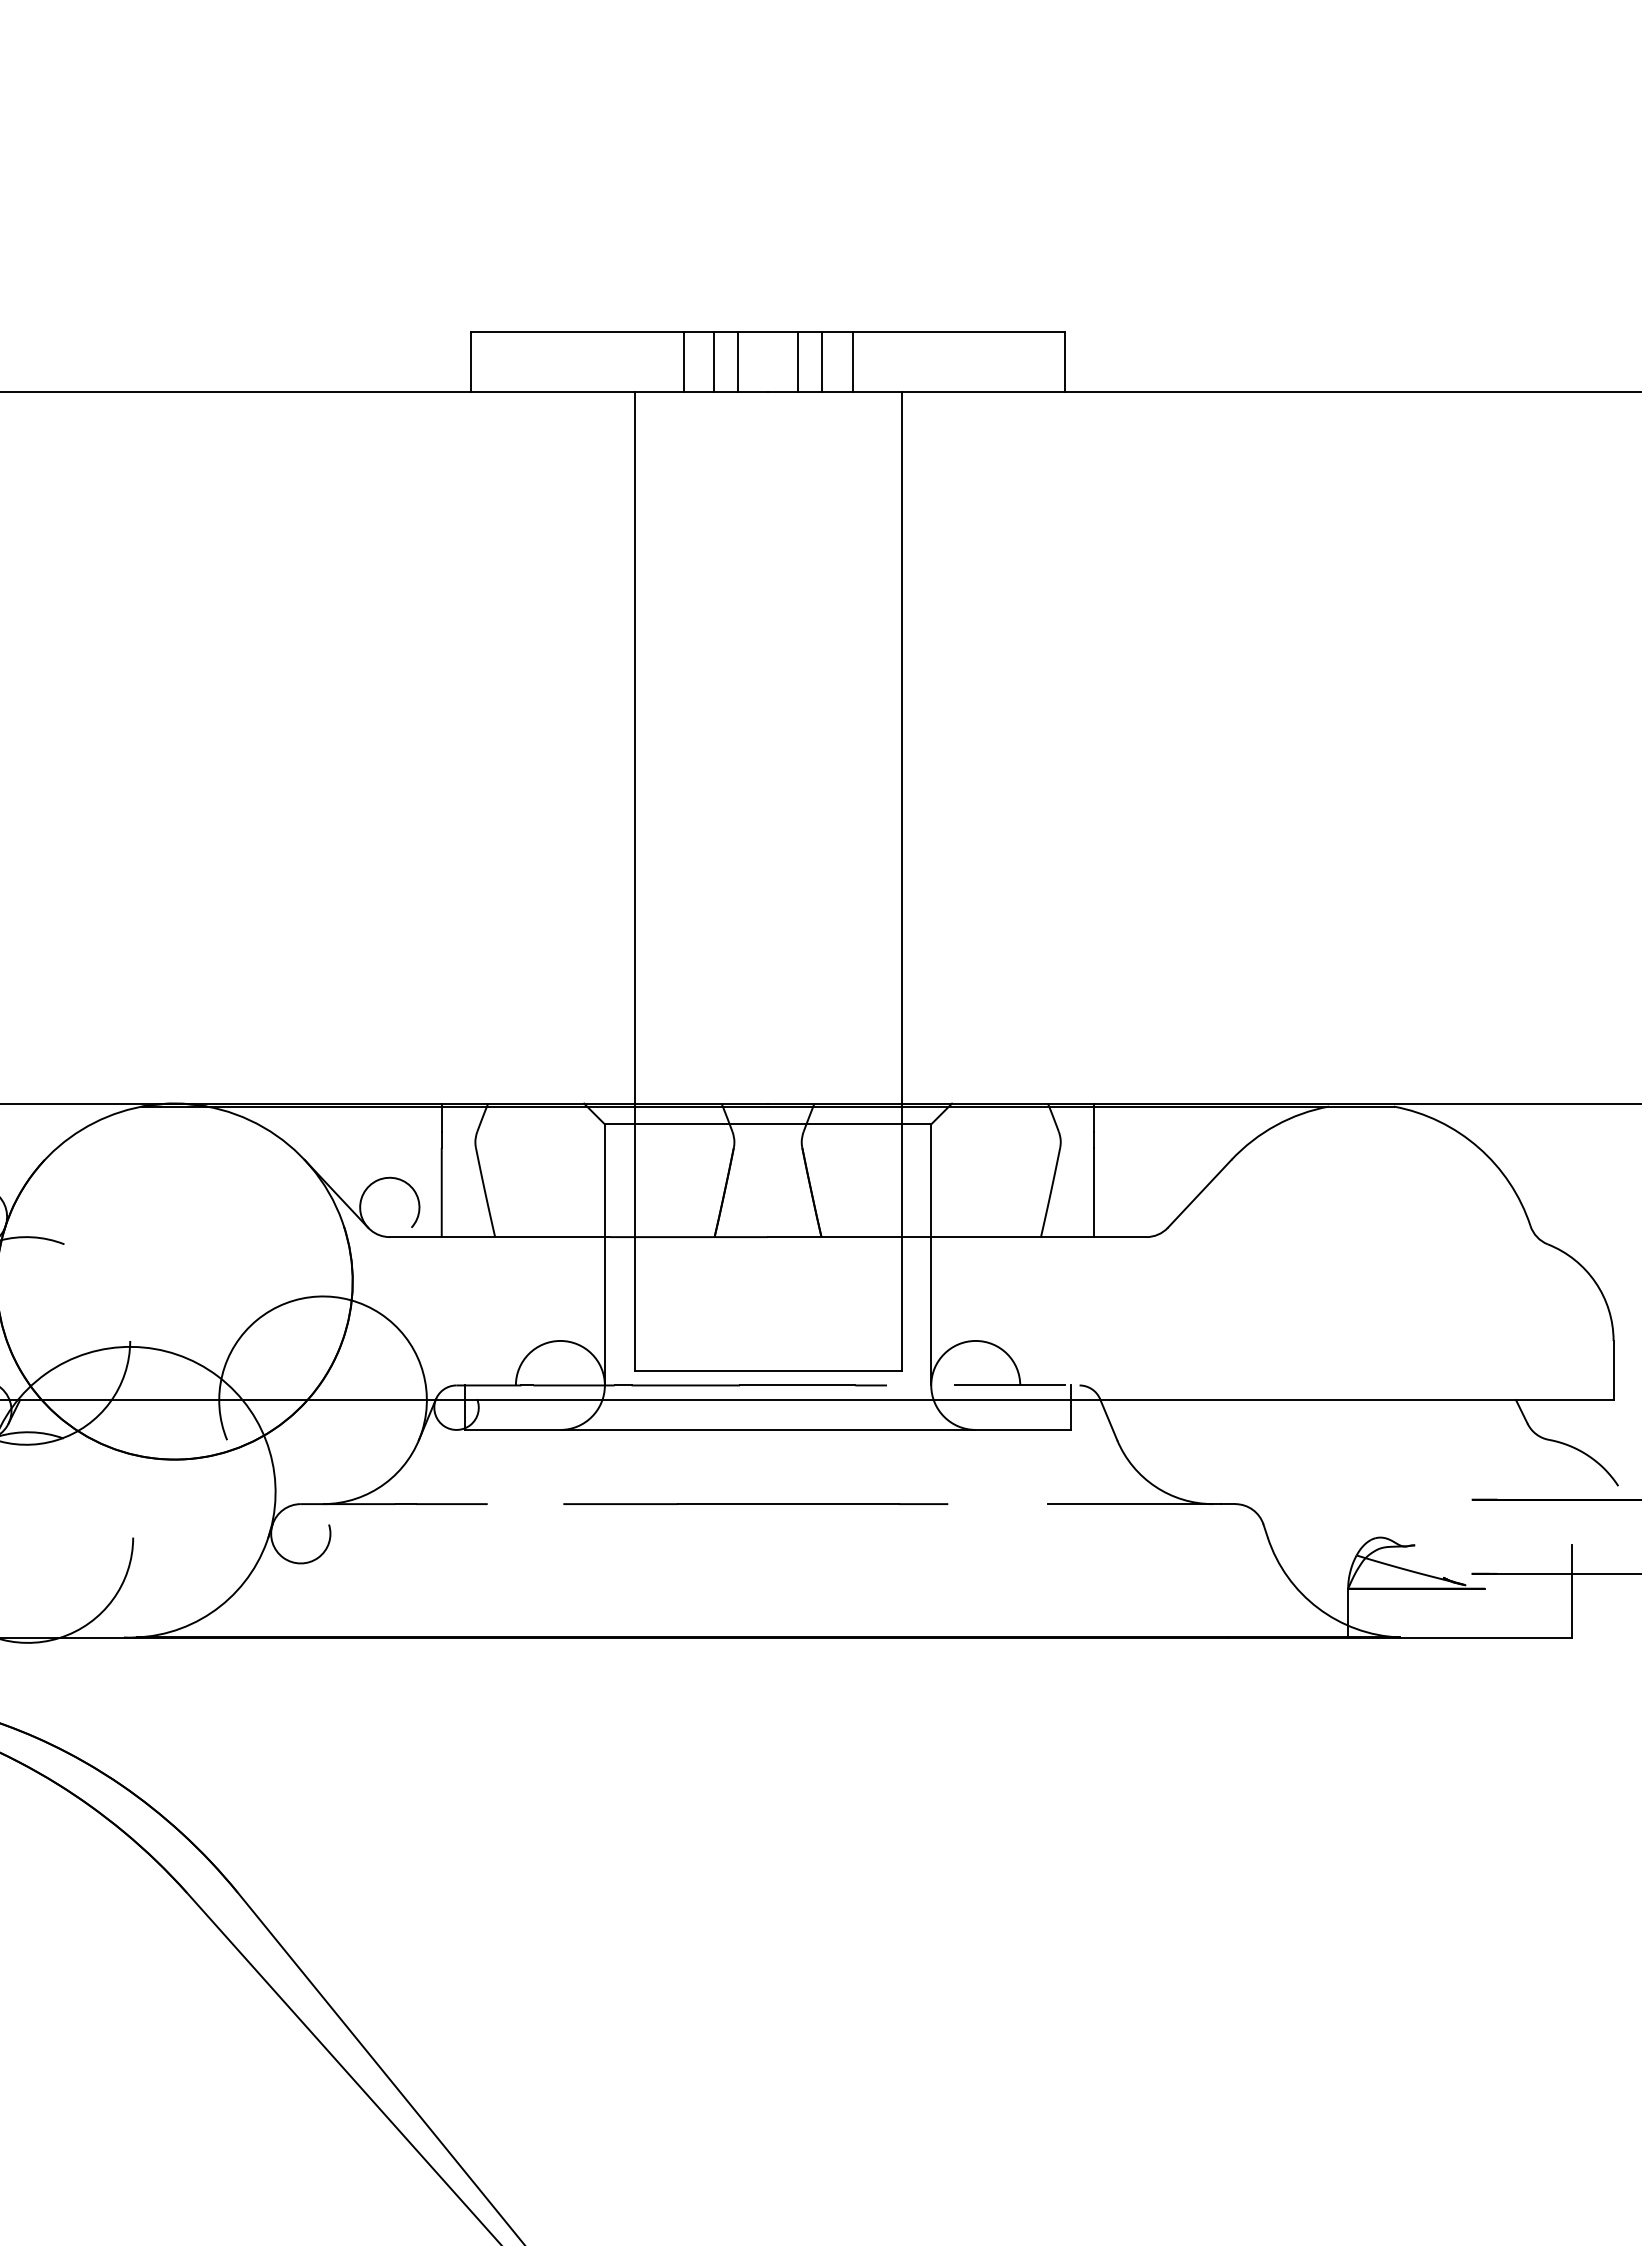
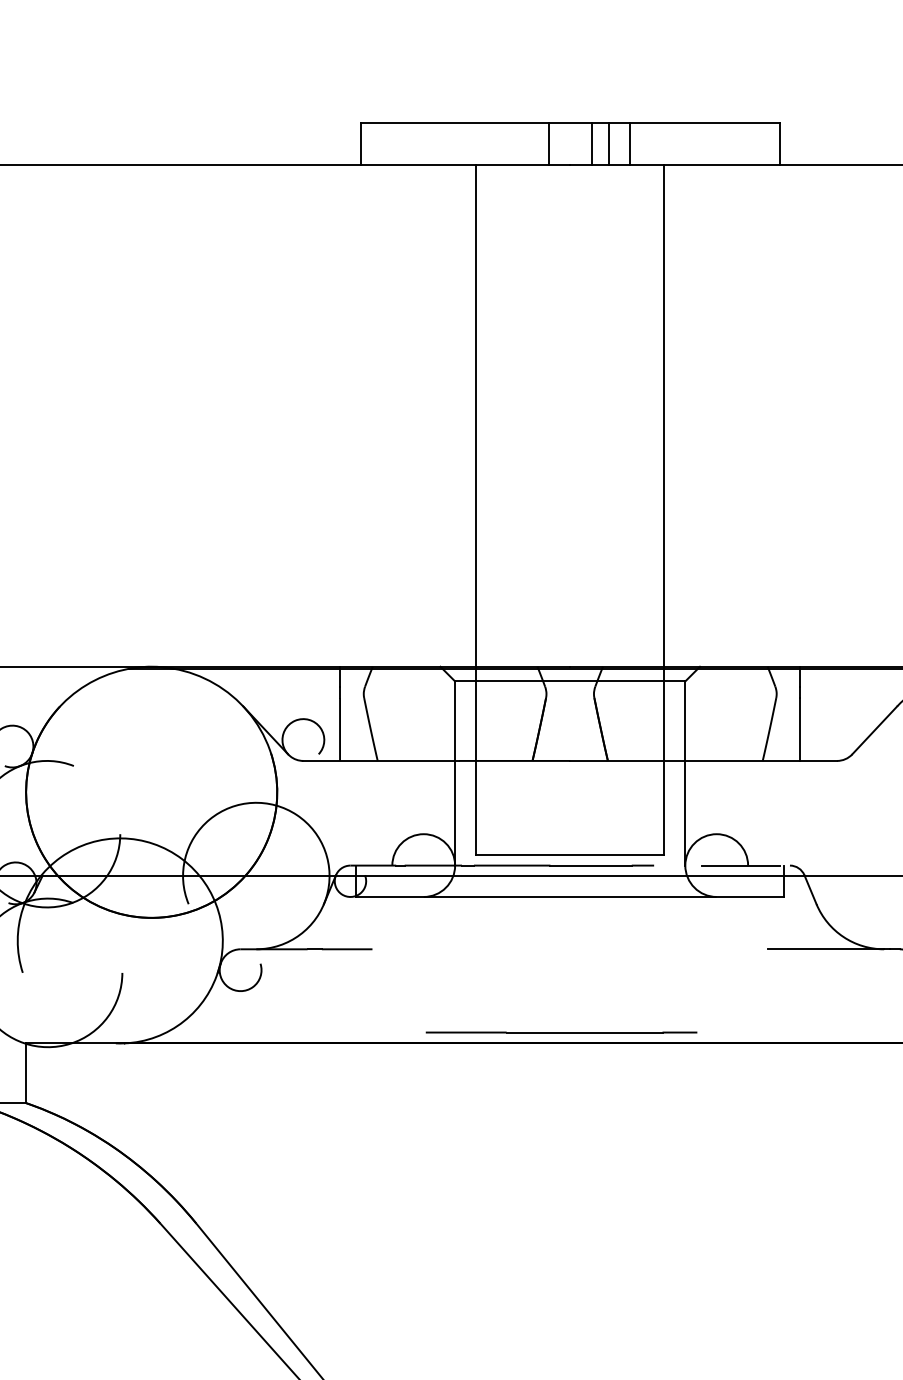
line: (683, 361) -> (510, 143), removed
line: (713, 361) -> (531, 143), removed
line: (755, 1503) -> (561, 1032), moved

